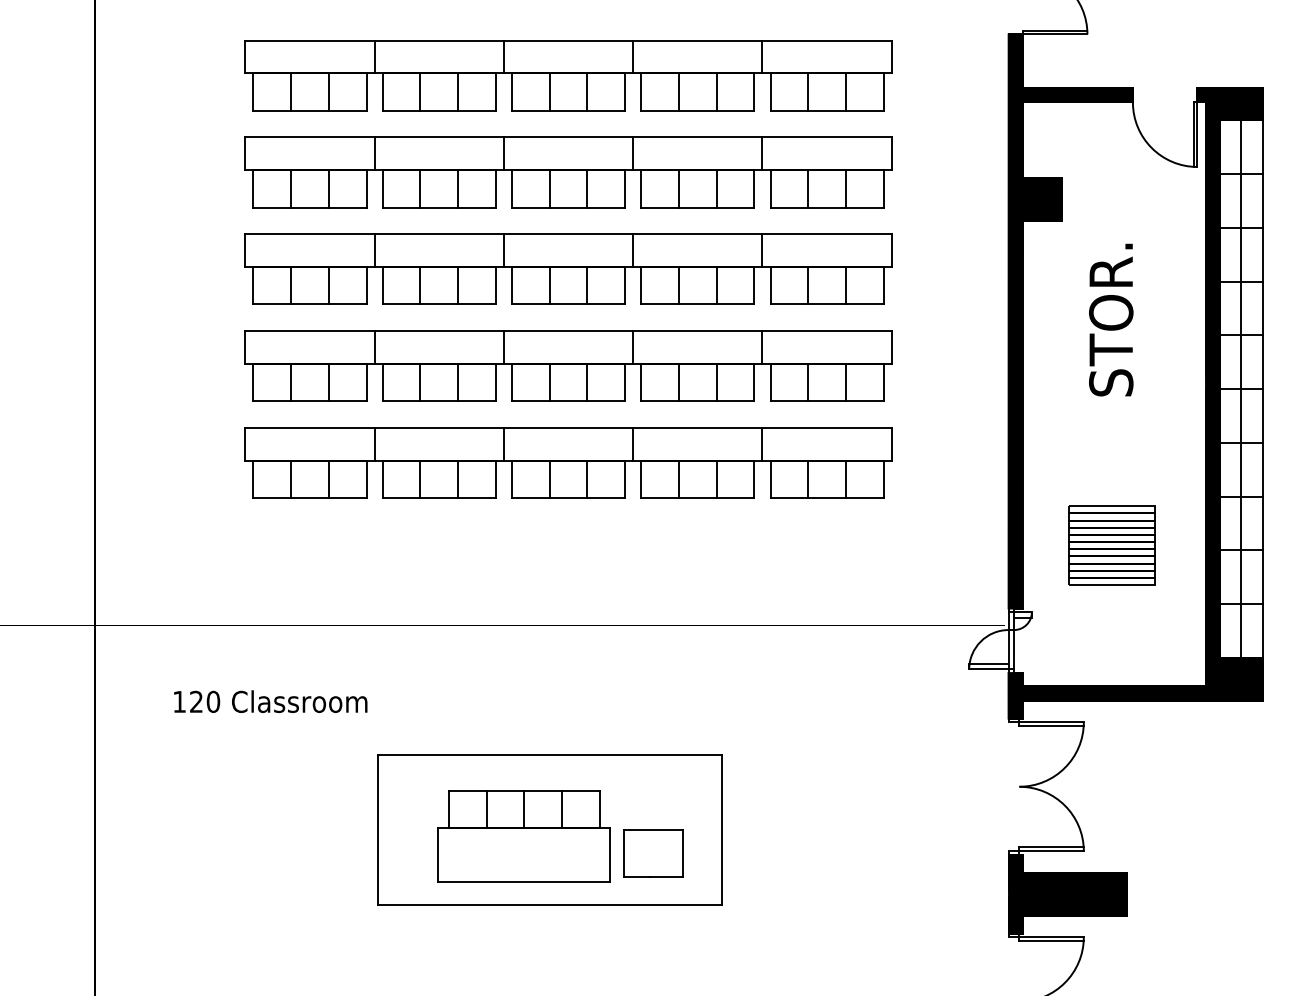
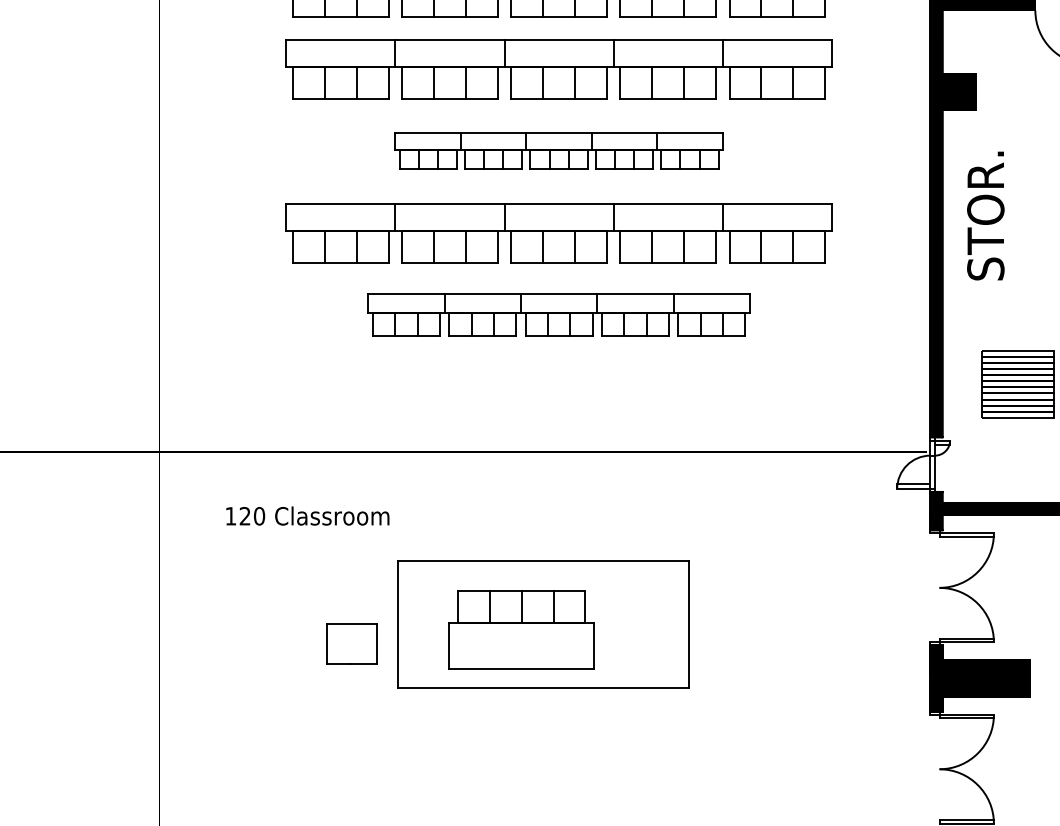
part: (568, 268) -> (559, 150), size x0.6
text: (1111, 319) -> (986, 215), moved
part: (568, 462) -> (559, 314), size x0.7
part: (653, 853) -> (352, 644), moved

